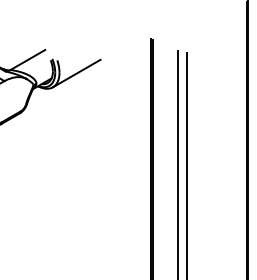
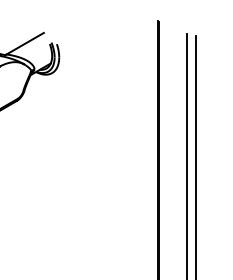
line: (76, 73) -> (77, 58), removed

